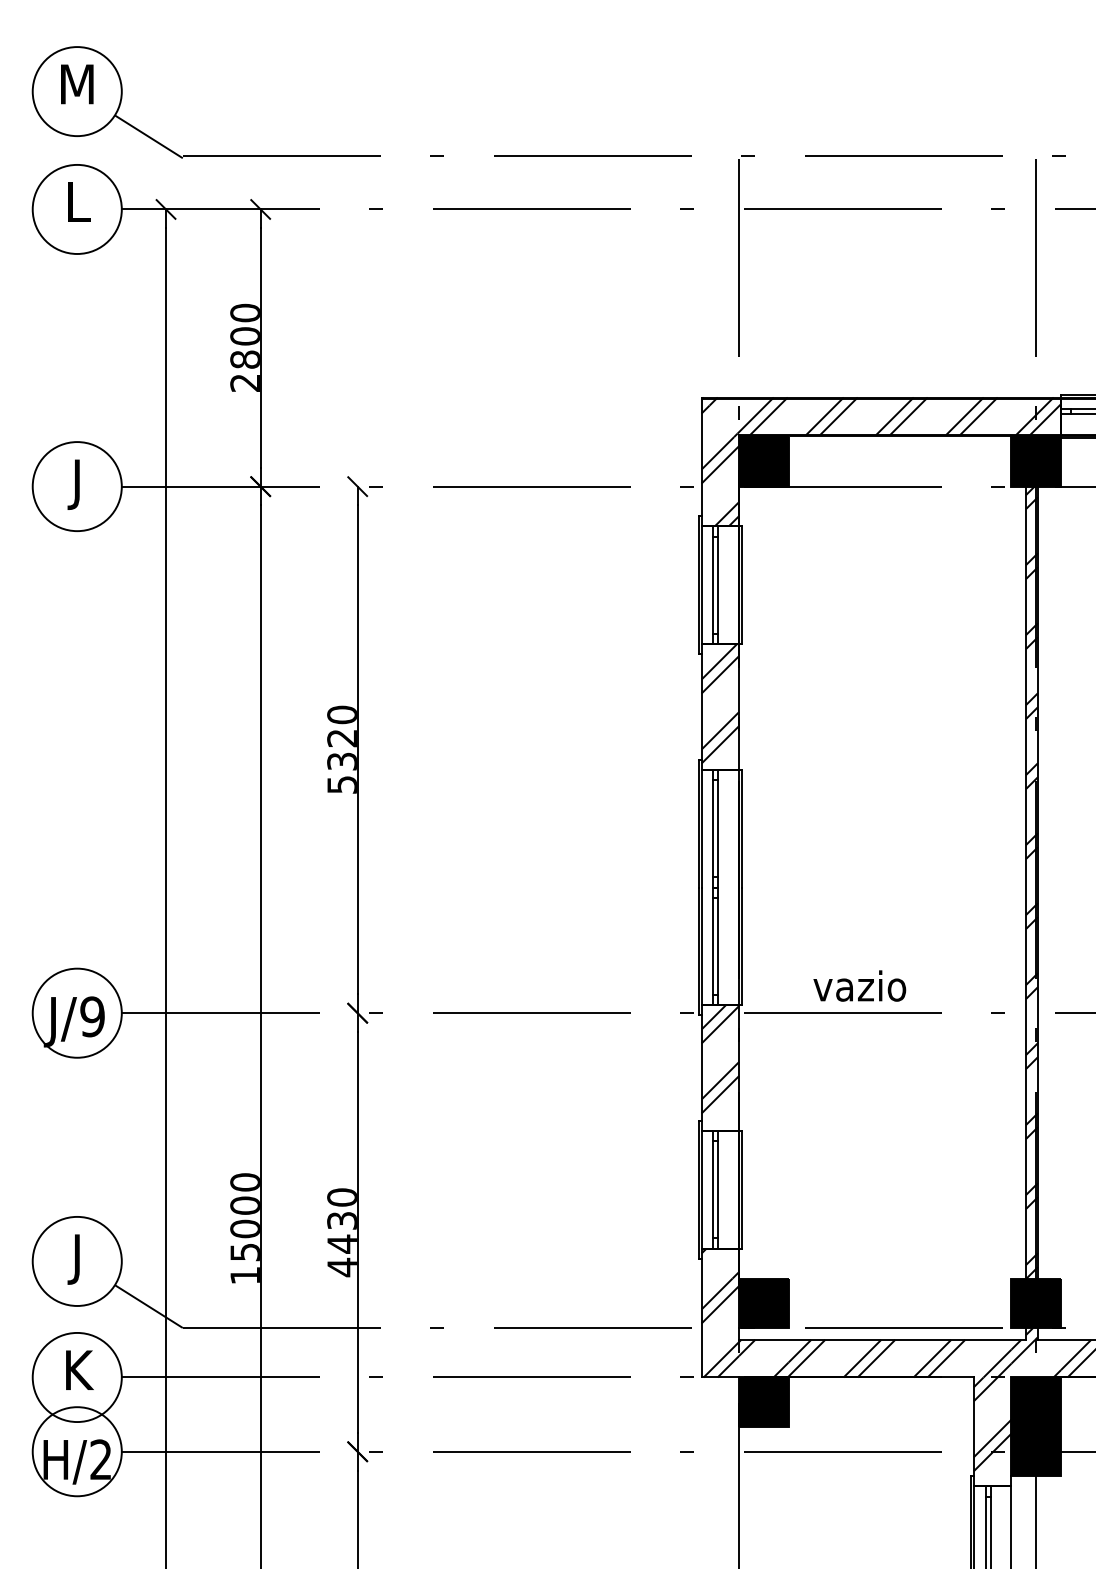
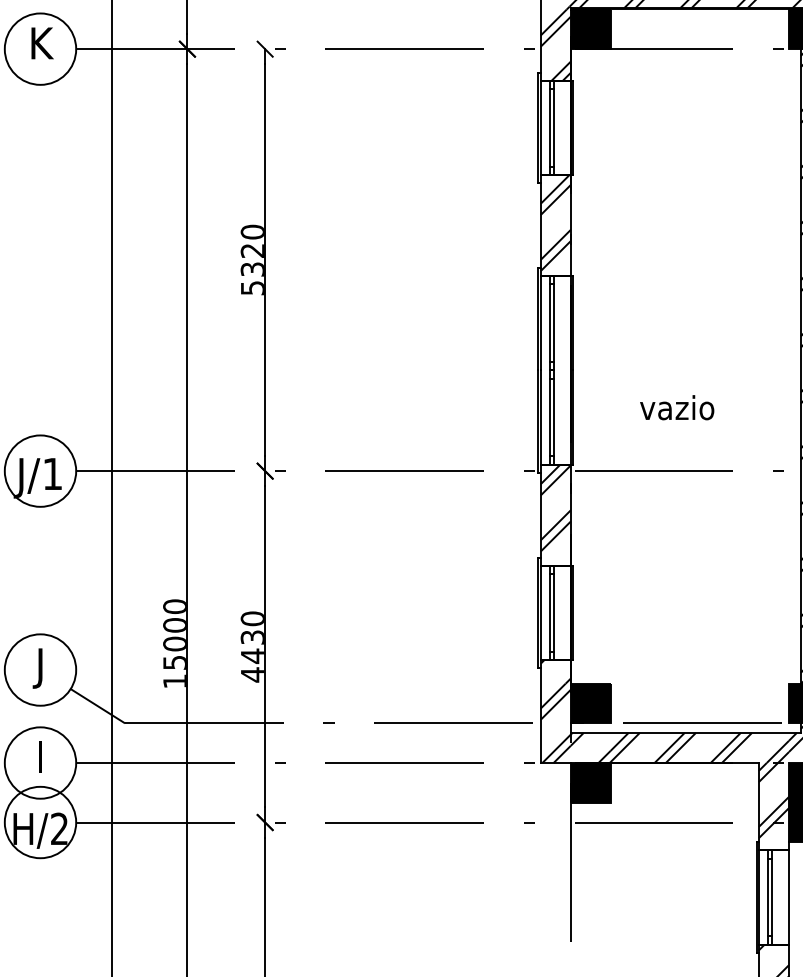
text: (79, 484) -> (42, 47), J -> K
text: (859, 985) -> (676, 407), moved
text: (92, 1016) -> (52, 473), J/9 -> J/1
text: (79, 1369) -> (42, 756), K -> I

